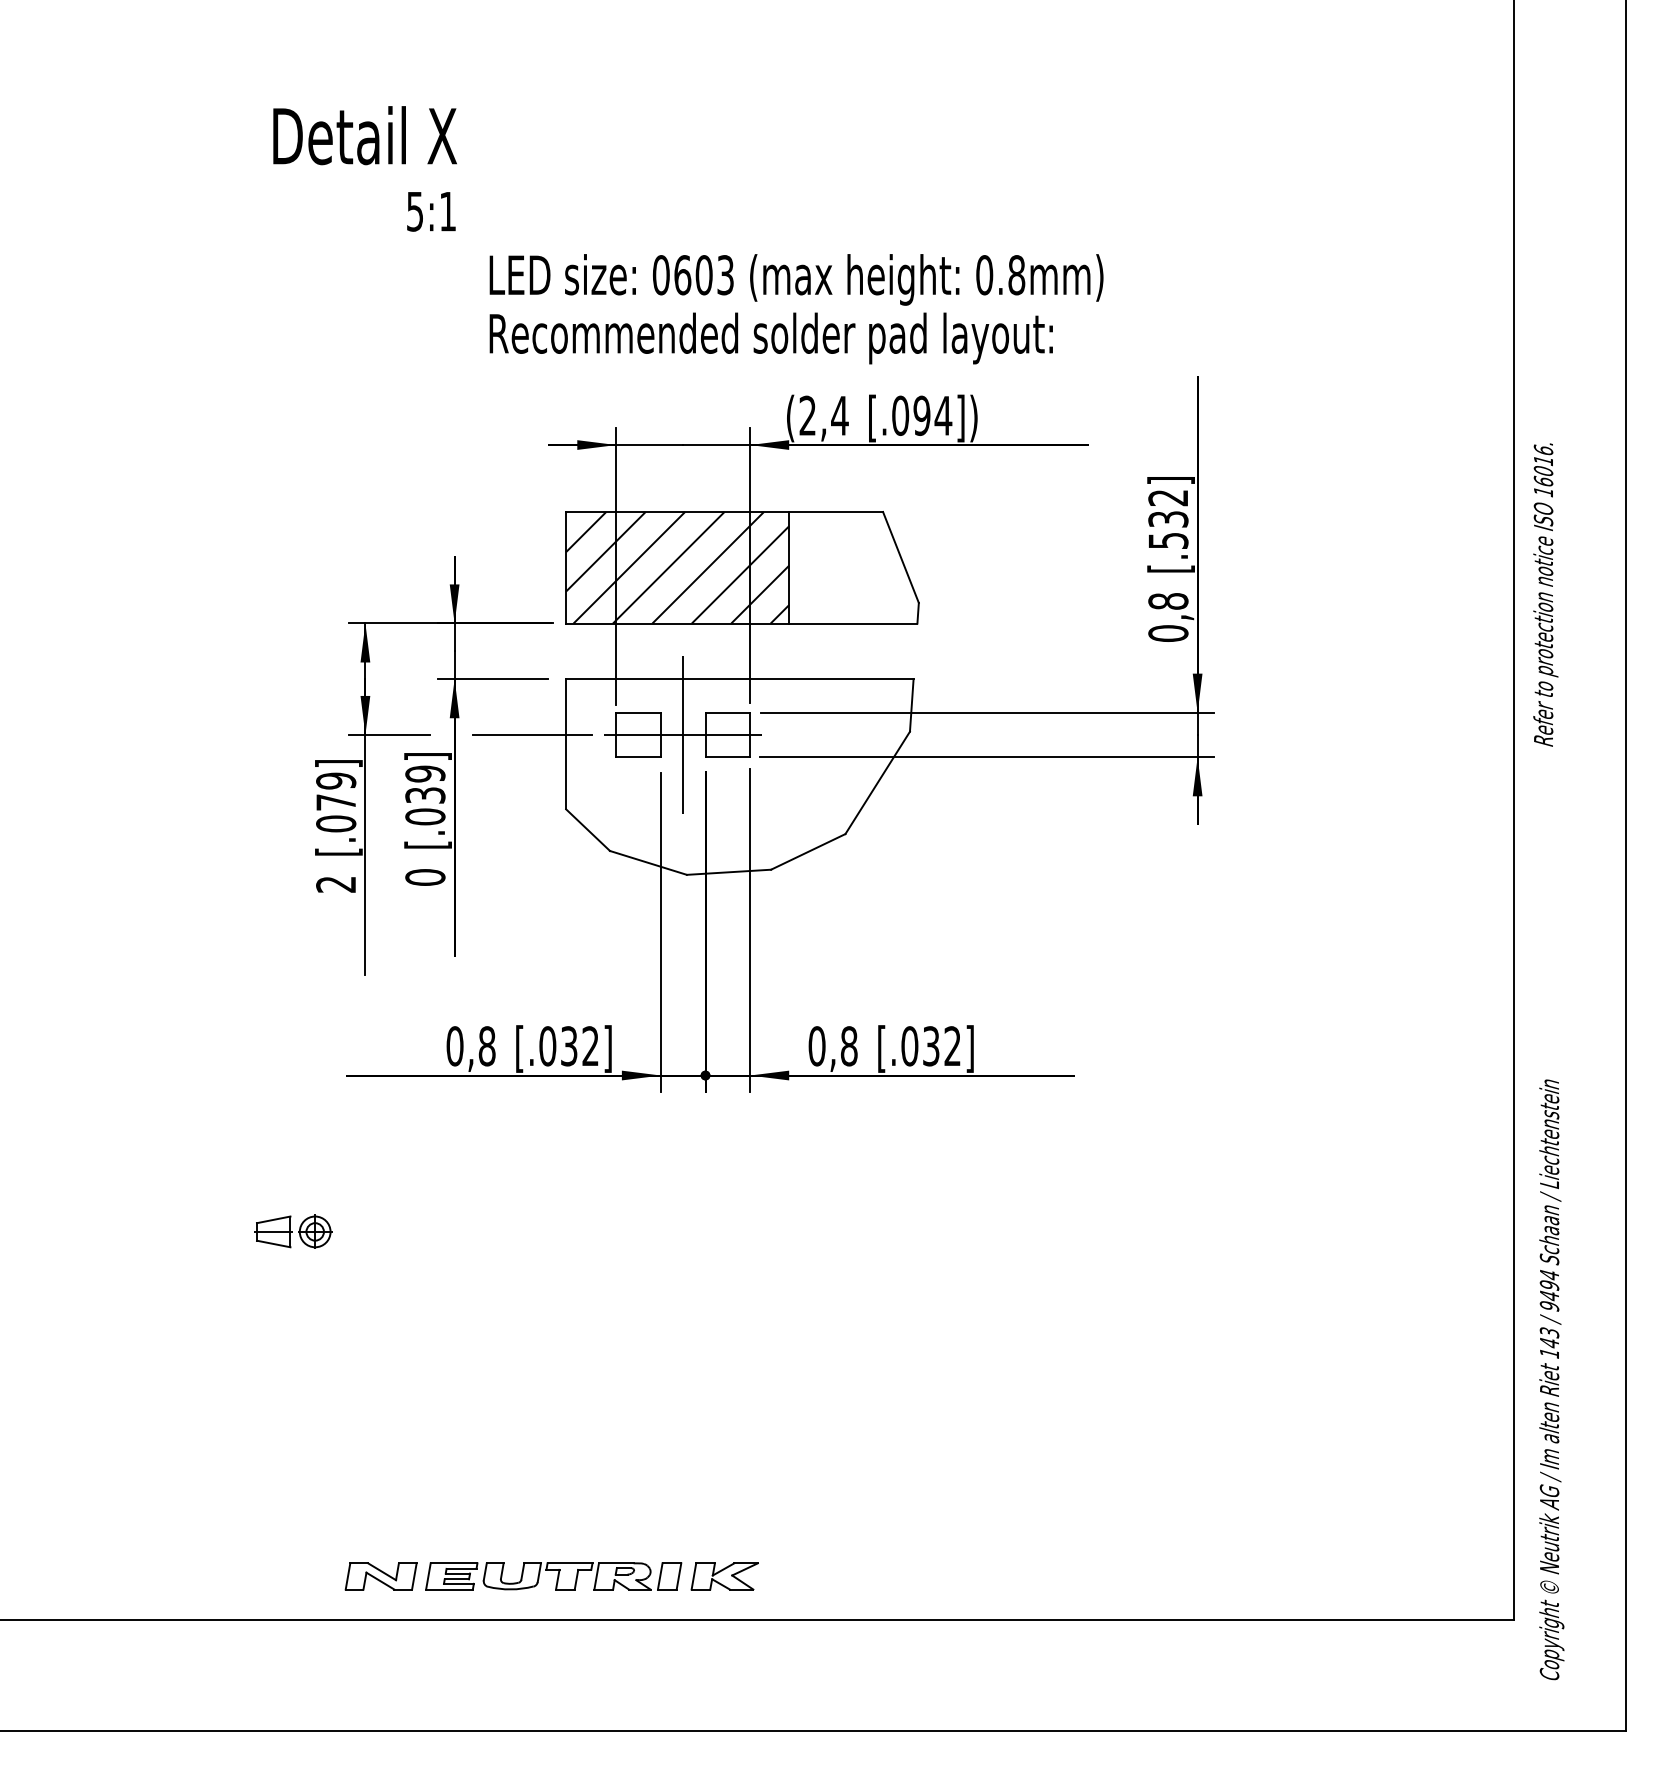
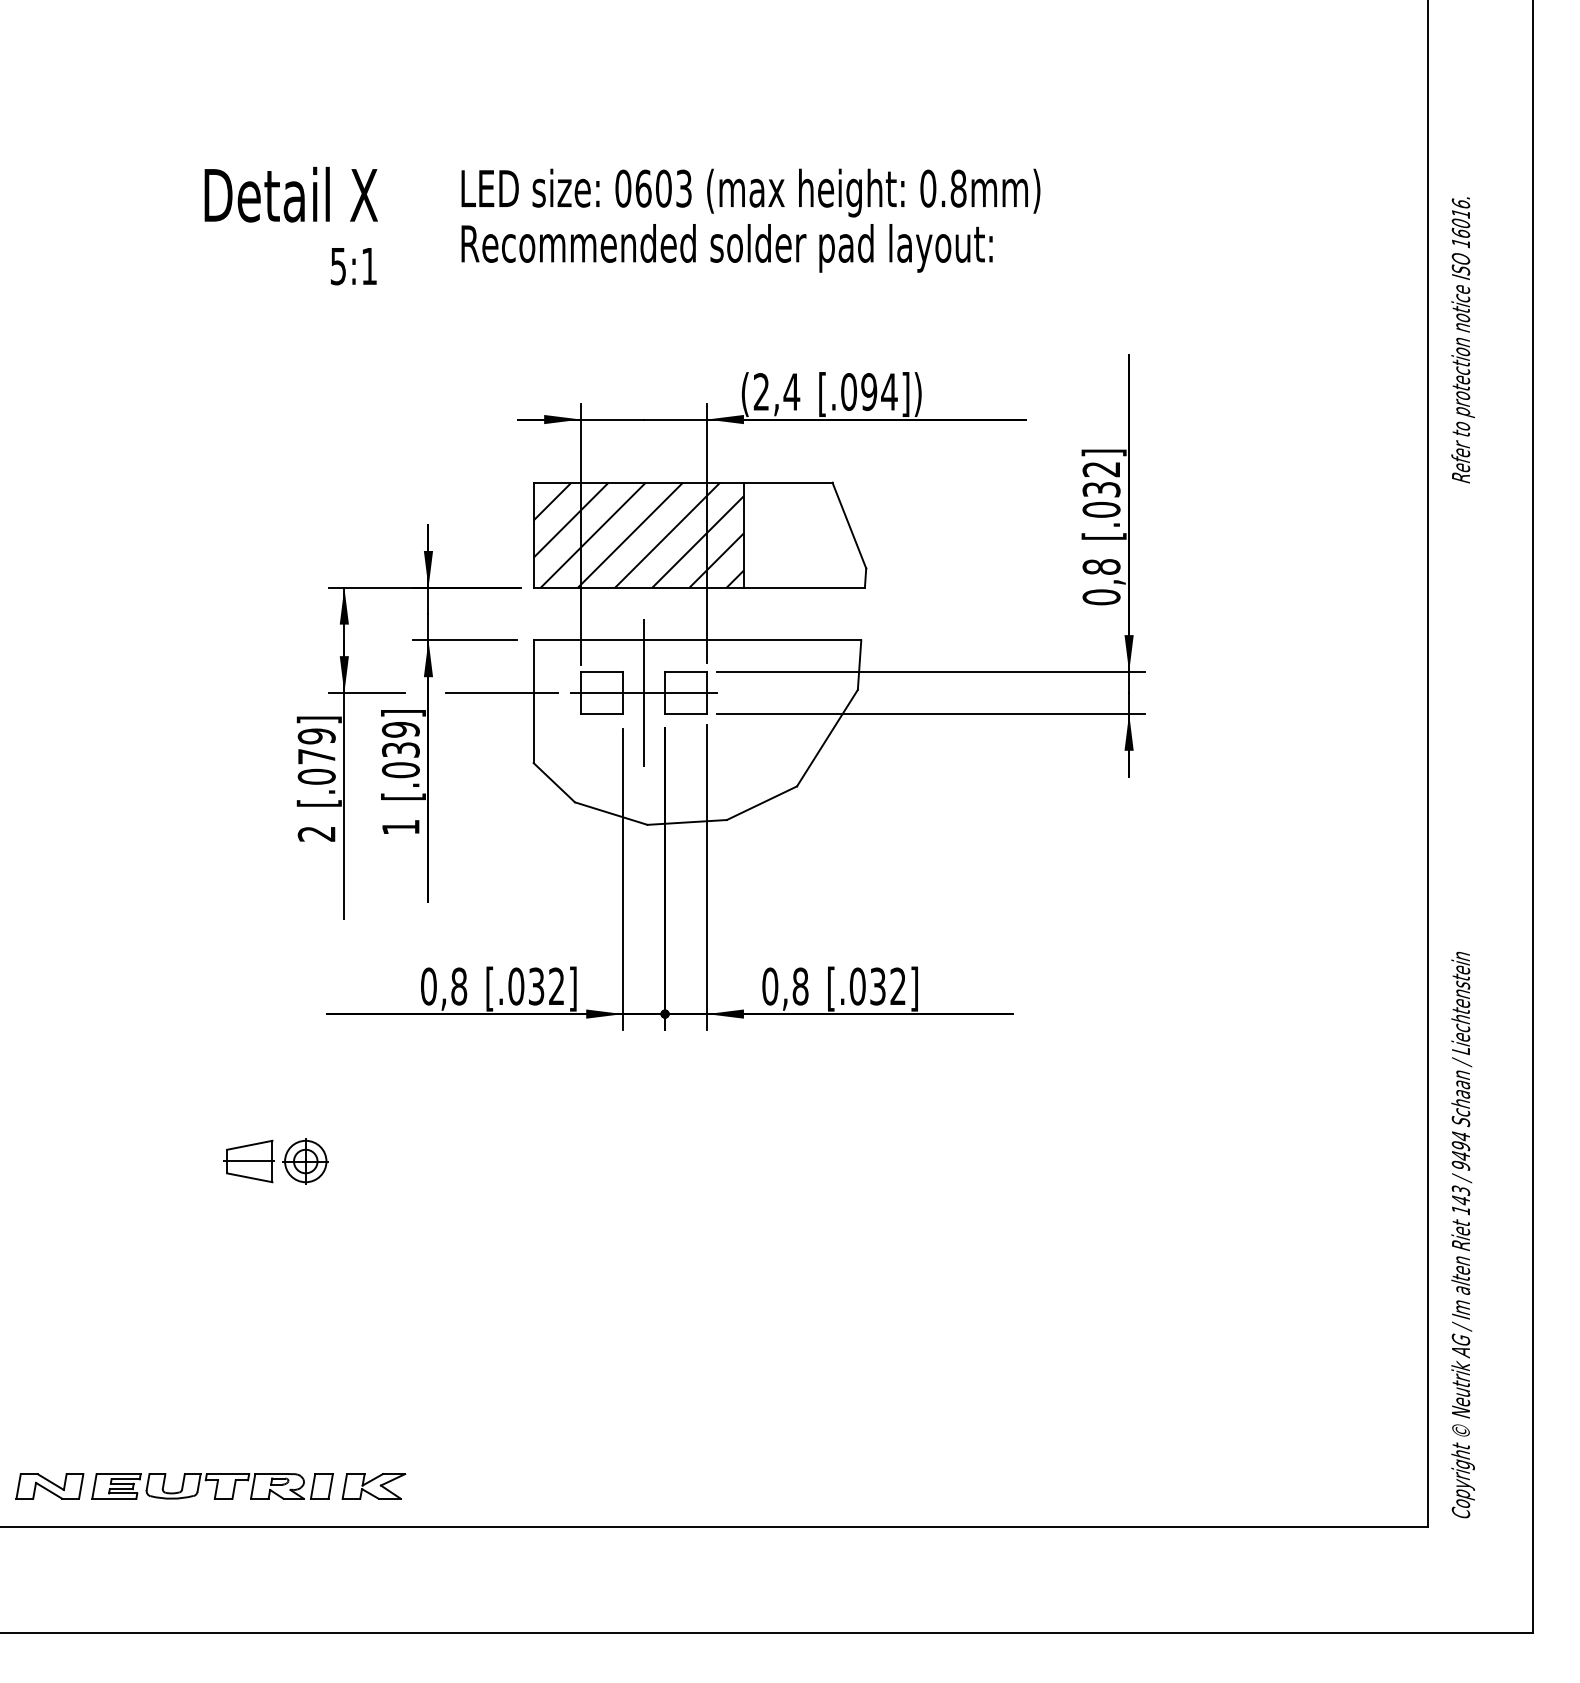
text: (364, 168) -> (290, 225), moved
text: (796, 309) -> (750, 221), moved
text: (1168, 540) -> (1101, 509), [.532] -> [.032]
text: (1545, 594) -> (1462, 339), moved
text: (425, 877) -> (401, 827), 0 -> 1
part: (293, 1231) -> (276, 1161), size x1.43
text: (1551, 1379) -> (1462, 1234), moved
part: (551, 1576) -> (210, 1486), moved

